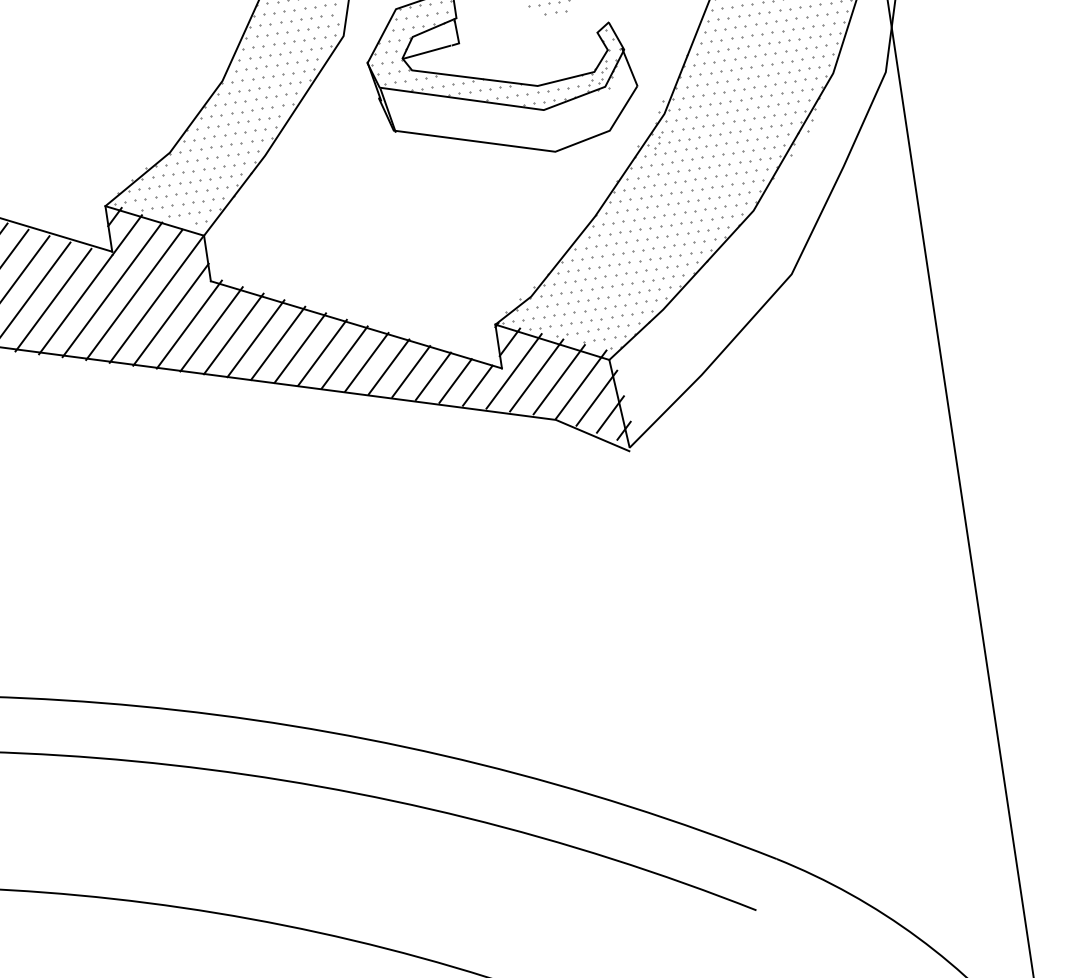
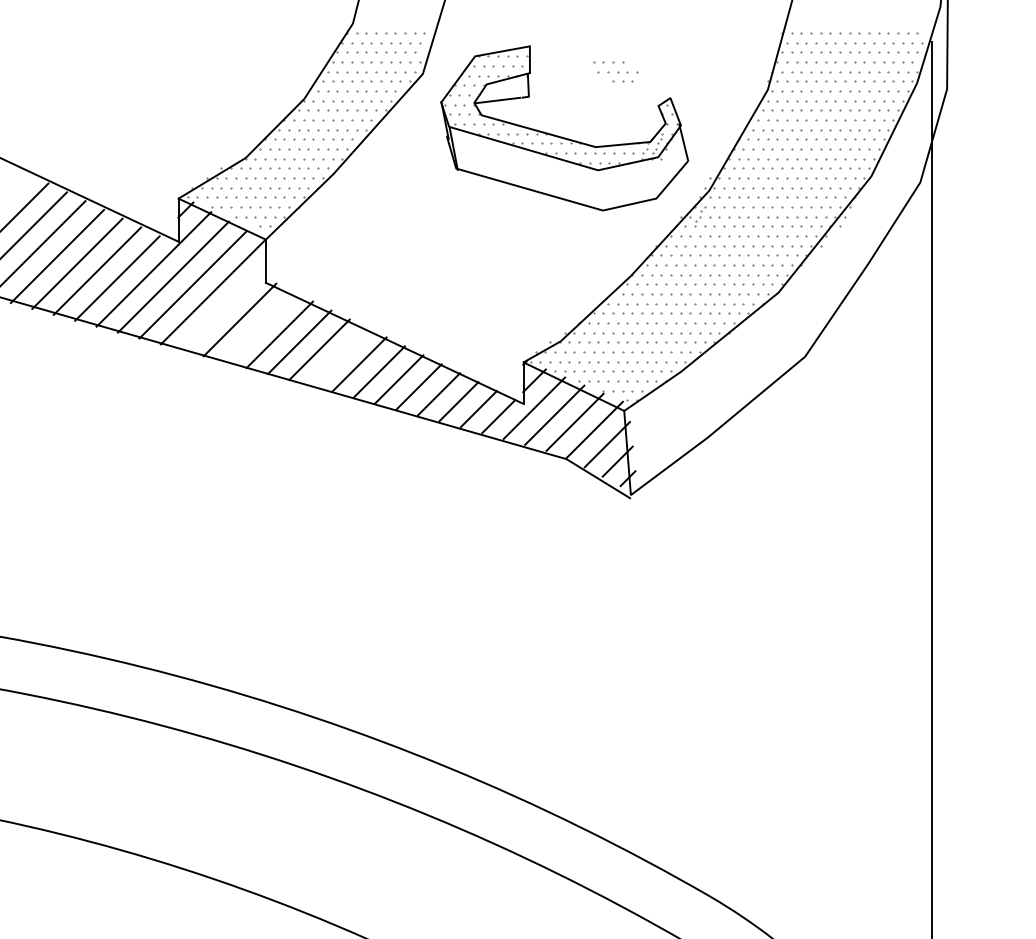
line: (171, 314) -> (224, 308), removed
line: (211, 329) -> (259, 327), removed
line: (300, 347) -> (339, 356), removed

